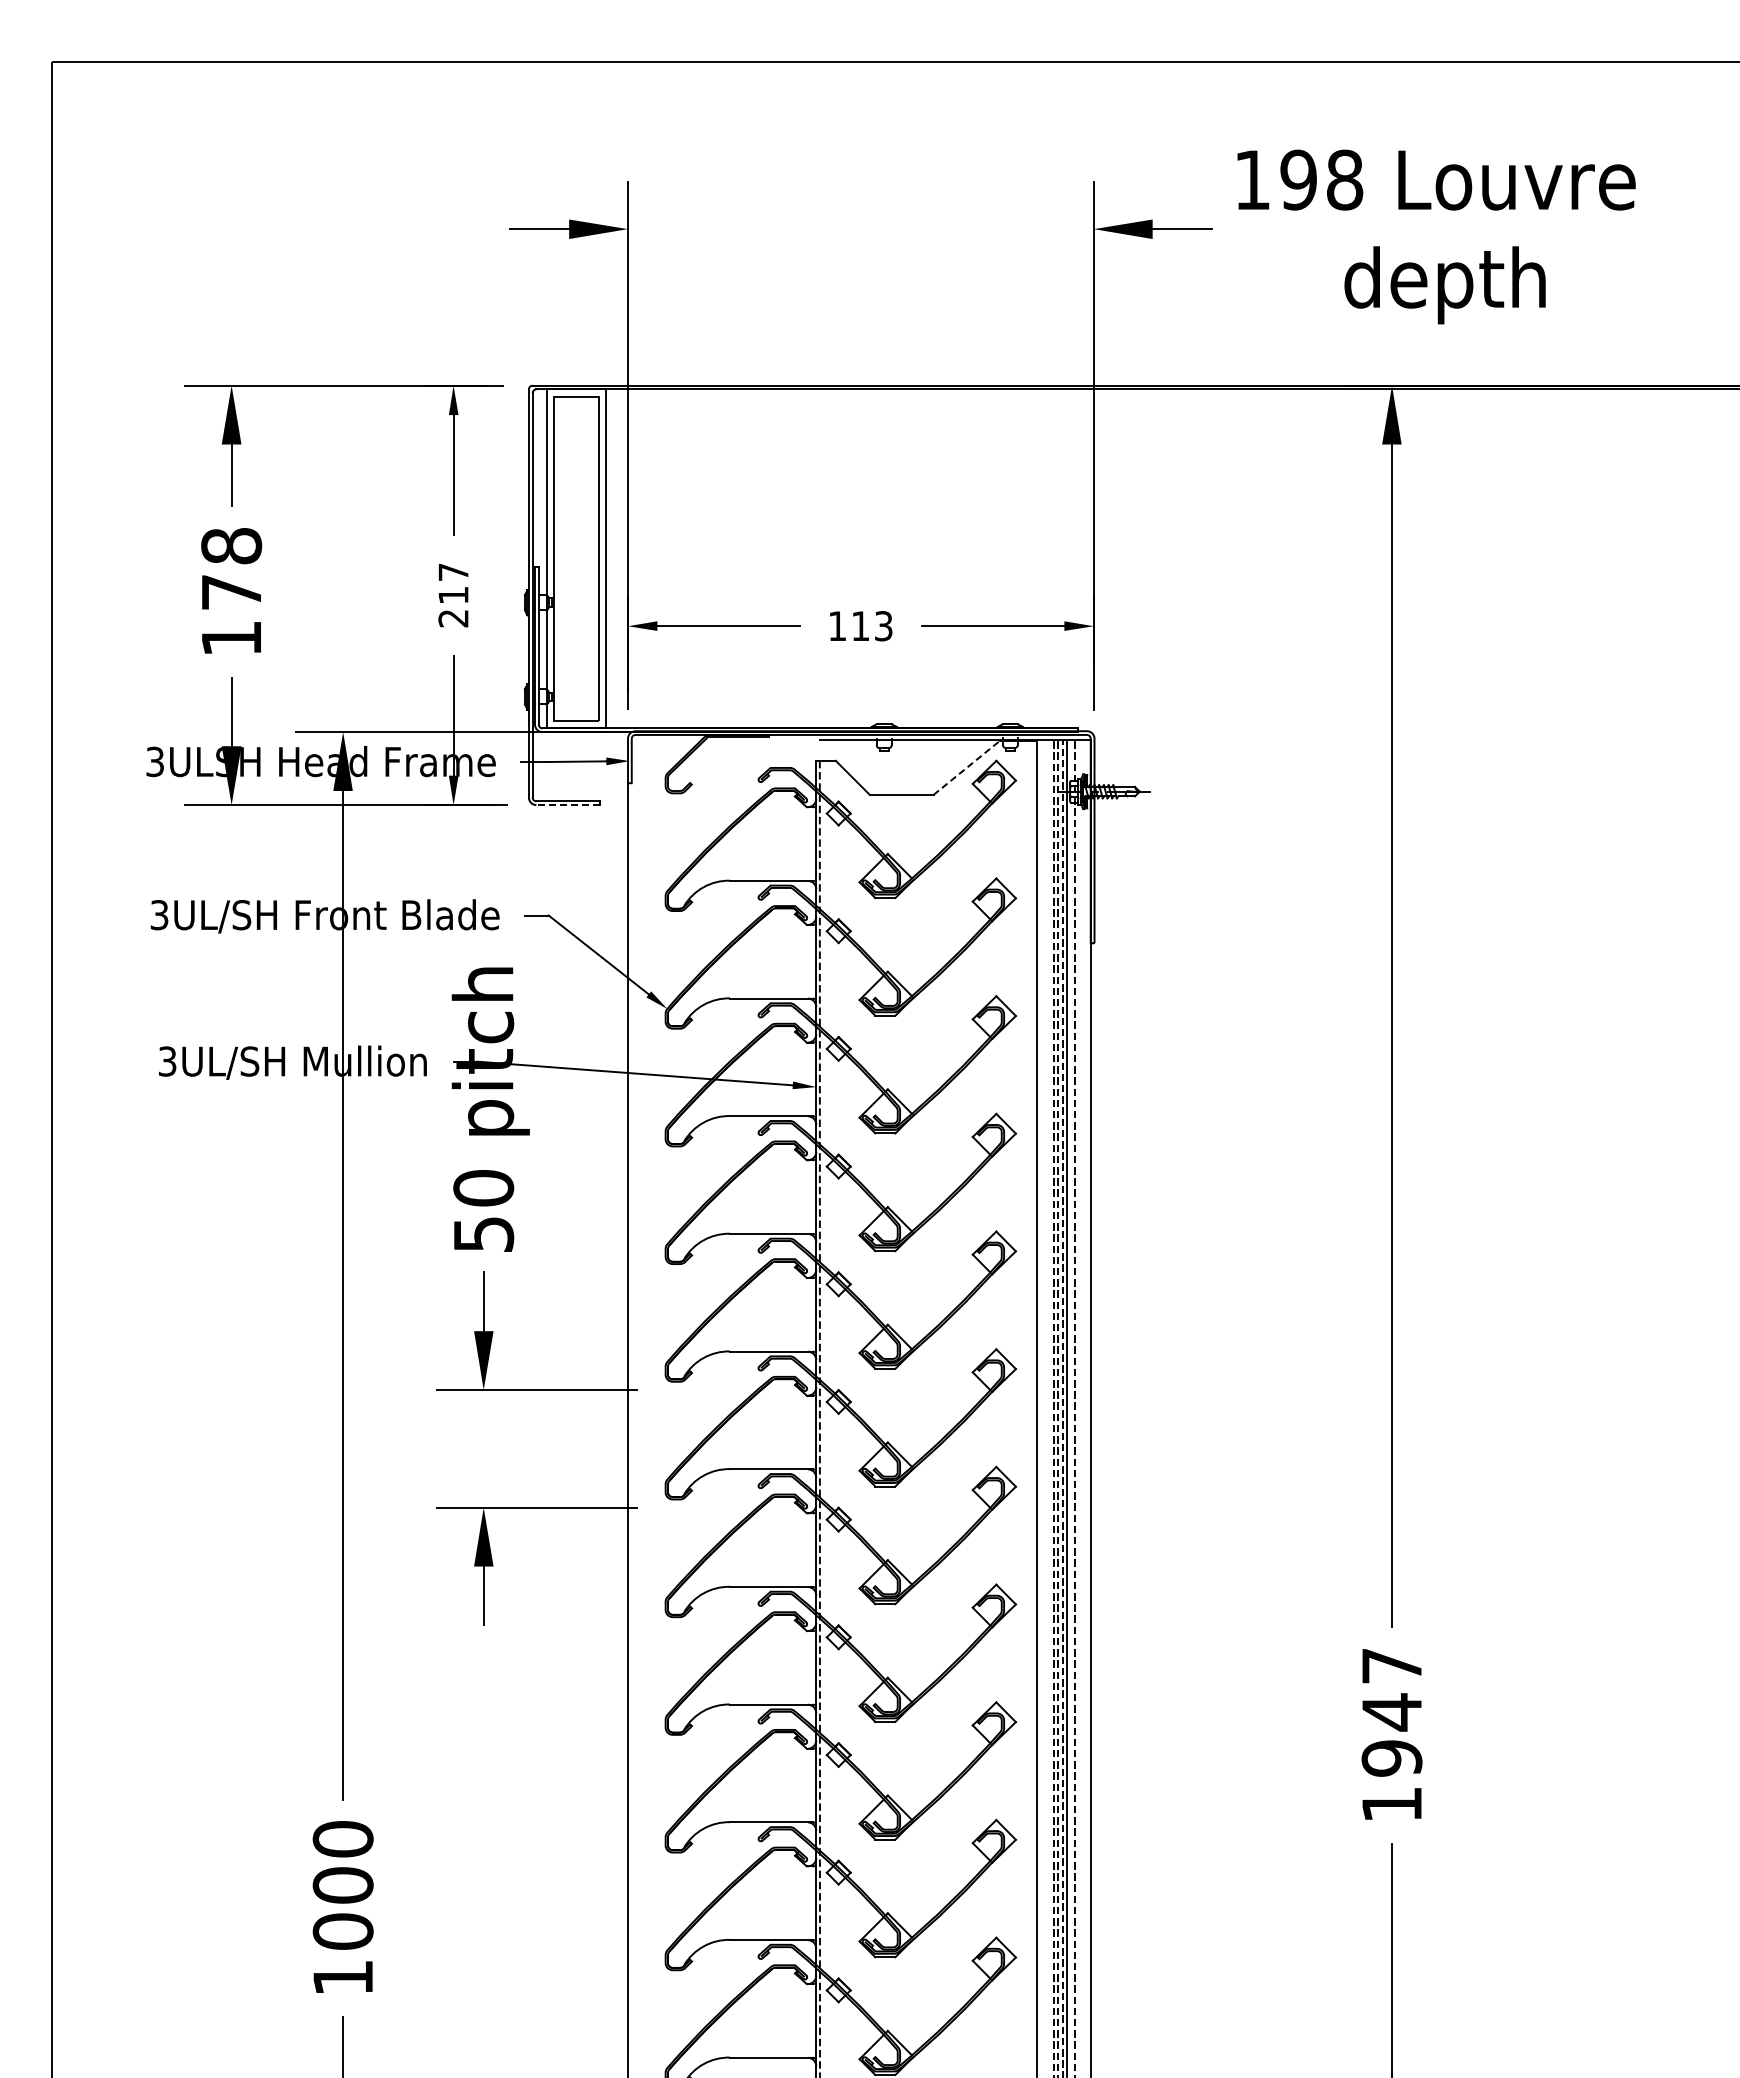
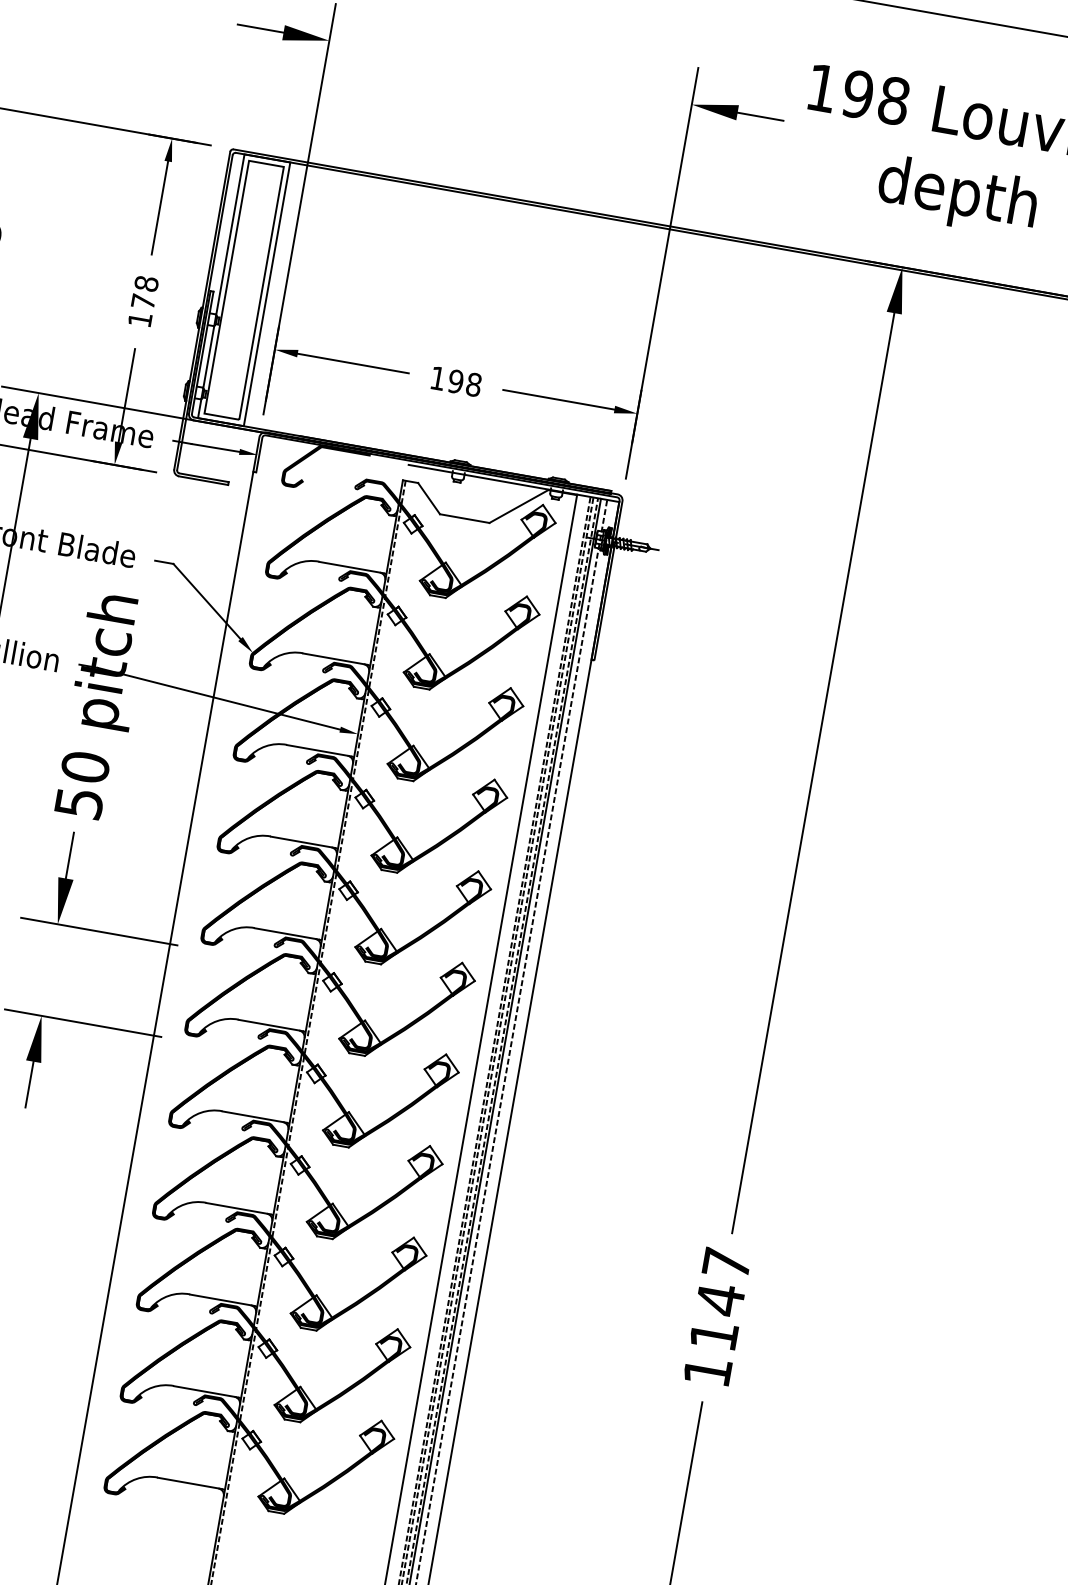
text: (453, 595) -> (143, 301), 217 -> 178
text: (871, 626) -> (464, 383), 113 -> 198
line: (966, 768) -> (518, 506), dashed -> solid
line: (567, 805) -> (203, 480), dashed -> solid
text: (1391, 1758) -> (713, 1335), 1947 -> 1147

